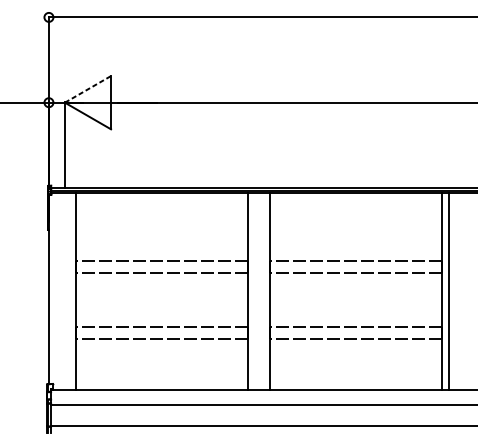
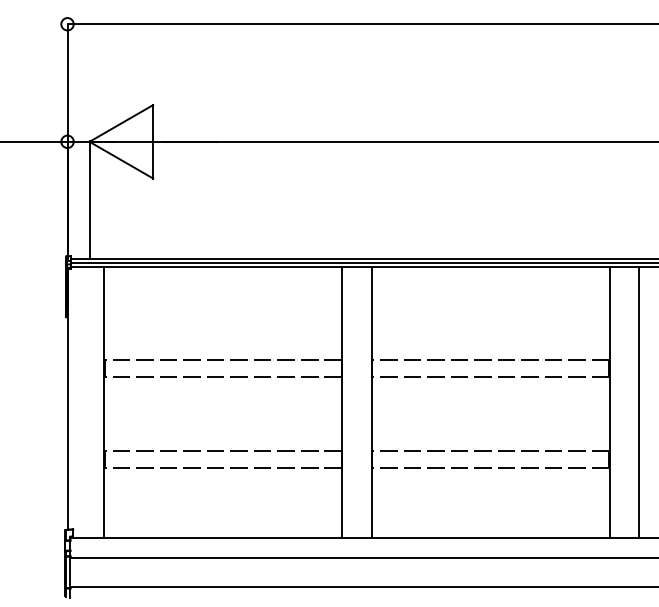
line: (88, 89) -> (121, 123), dashed -> solid
line: (449, 291) -> (639, 402), moved

